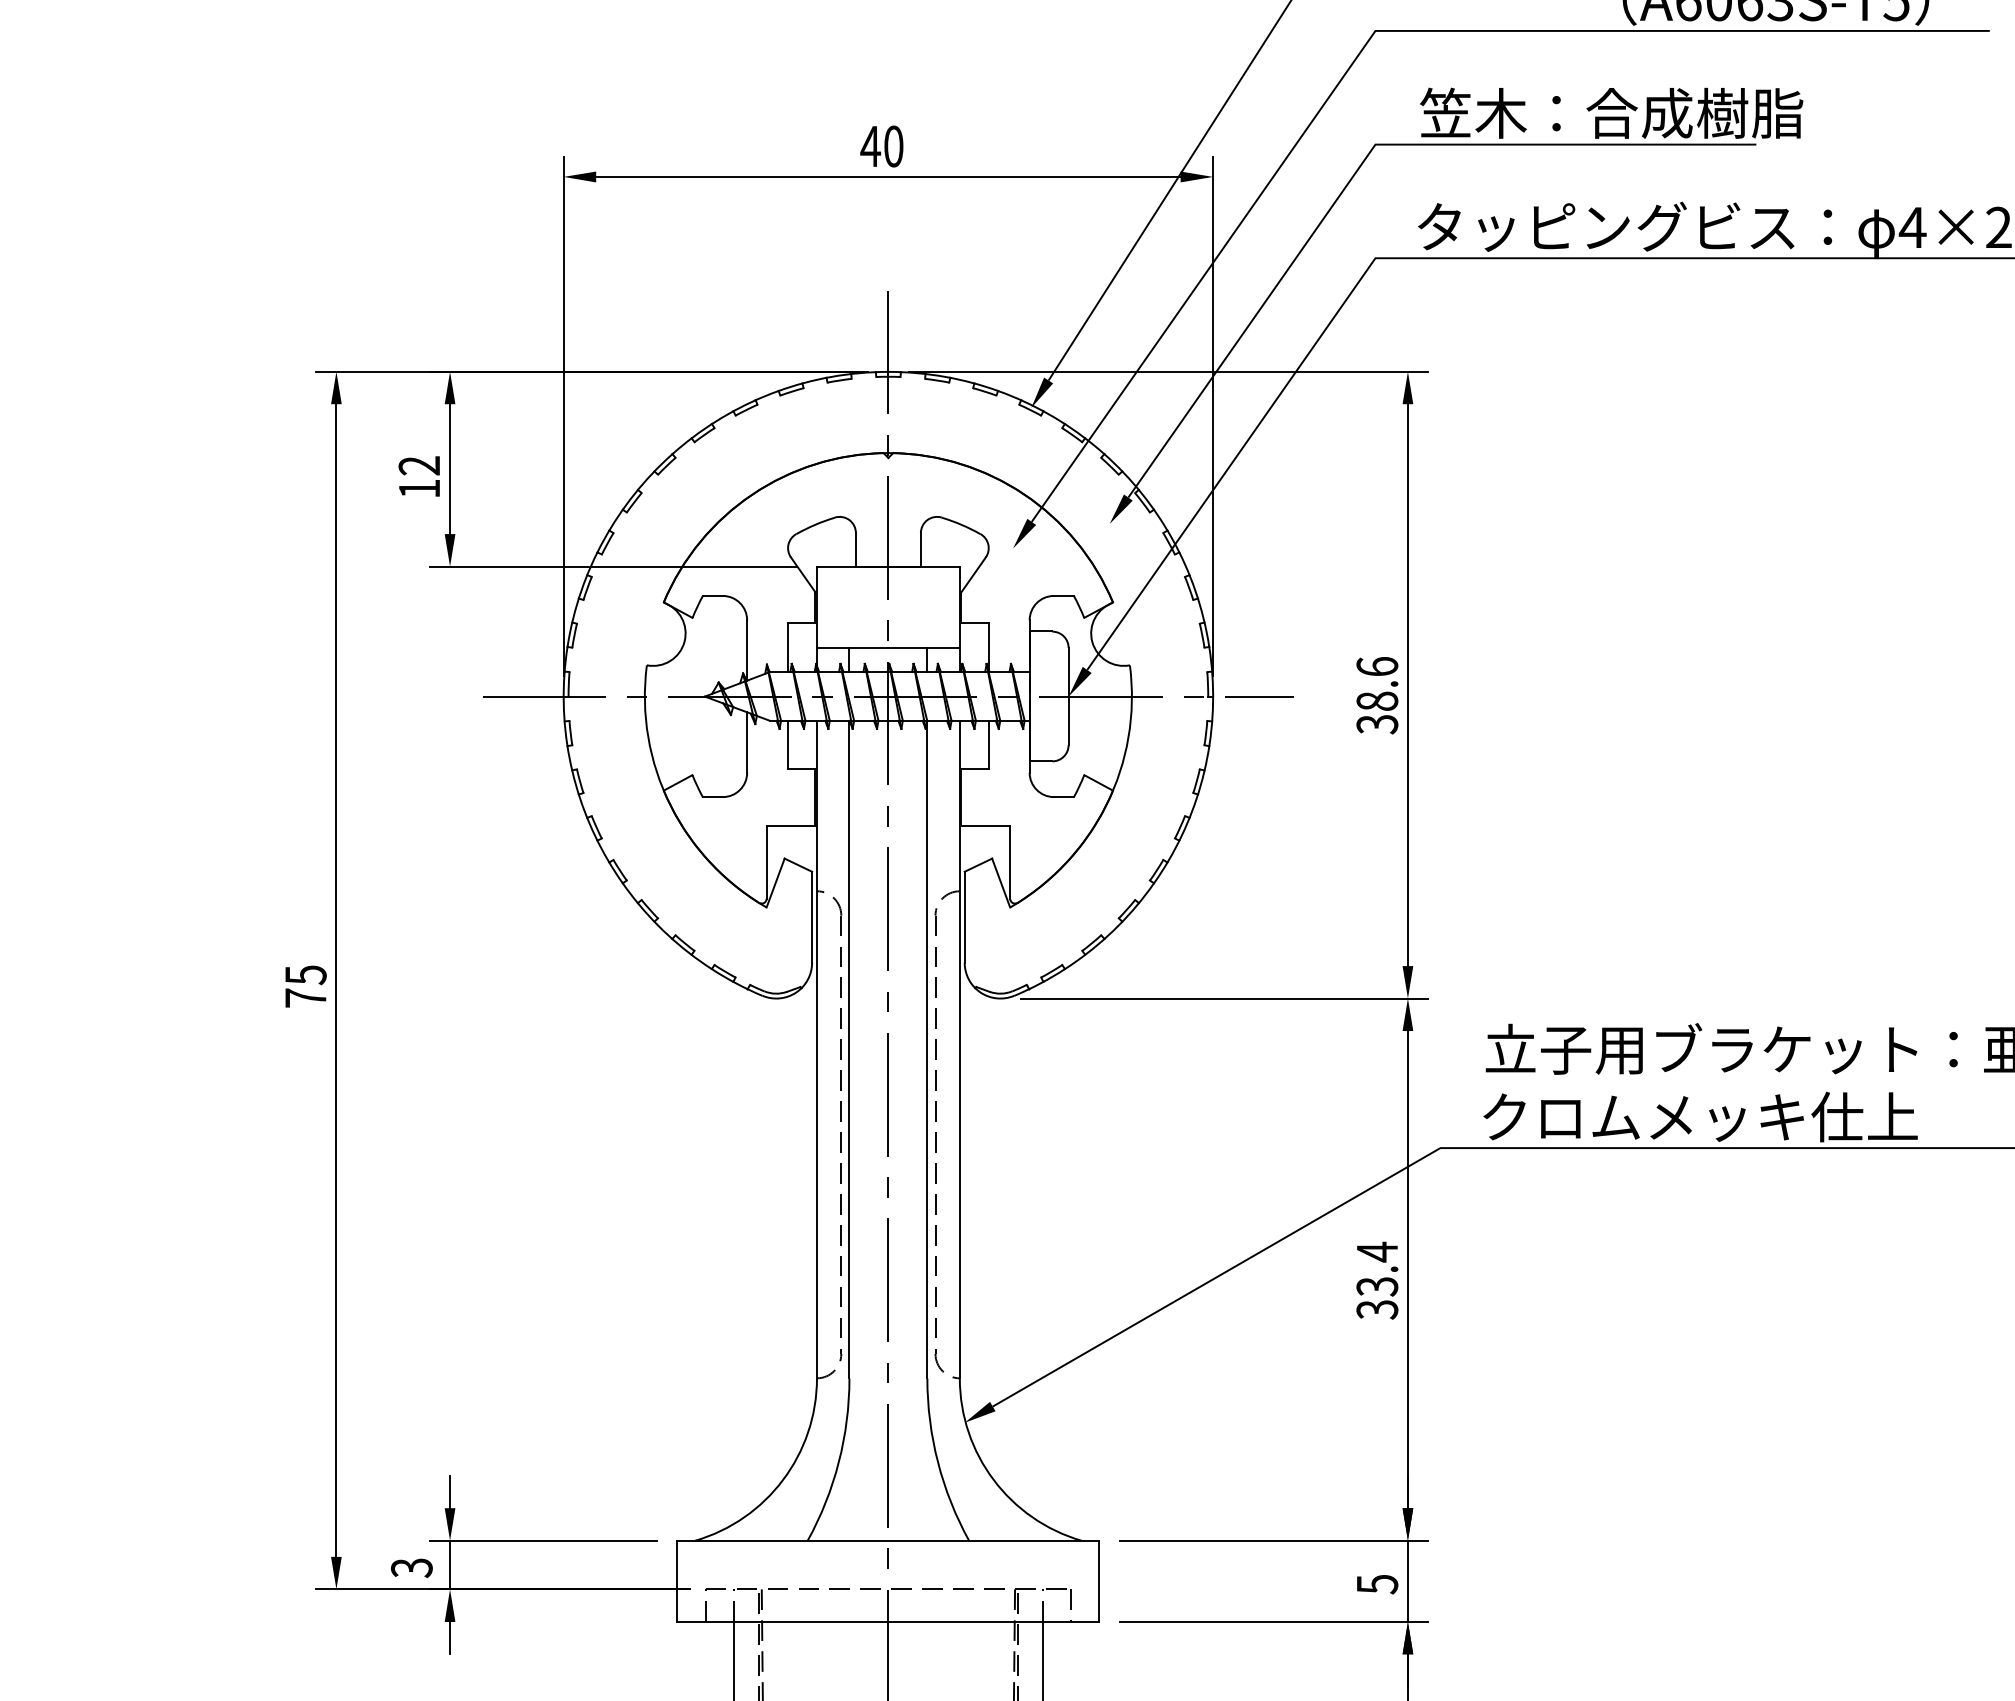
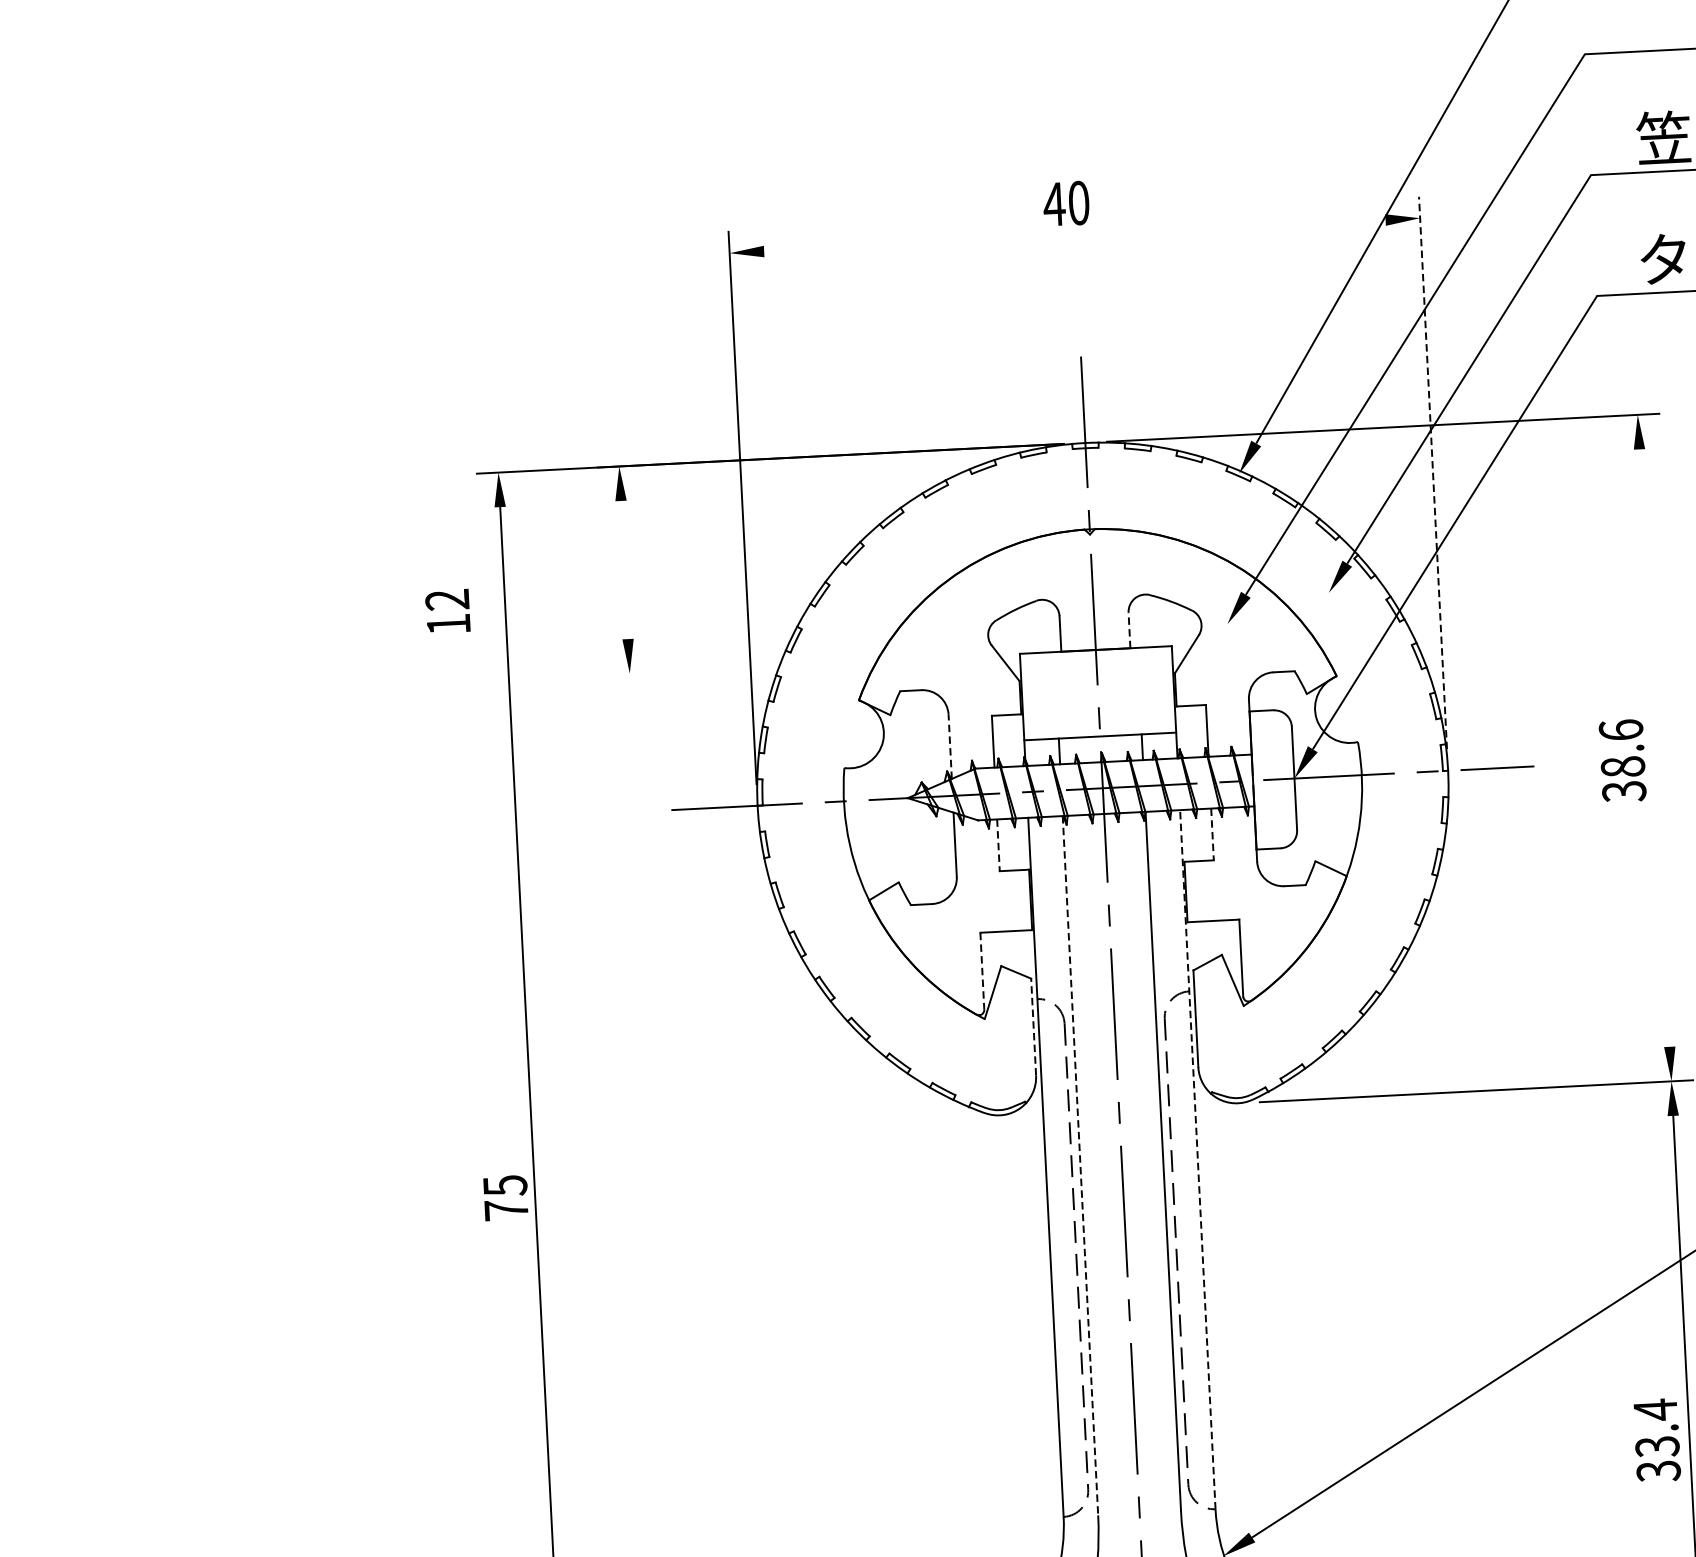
line: (888, 176) -> (1074, 235), removed
line: (1213, 416) -> (1433, 472), solid -> dashed
line: (450, 469) -> (625, 570), removed
text: (418, 476) -> (446, 611), moved
line: (920, 549) -> (1129, 630), solid -> dashed
line: (612, 566) -> (802, 664), removed
line: (747, 650) -> (950, 746), solid -> dashed
line: (1407, 685) -> (1654, 748), removed
line: (787, 745) -> (998, 845), solid -> dashed
line: (989, 745) -> (1212, 834), solid -> dashed
line: (766, 863) -> (982, 972), solid -> dashed
line: (812, 917) -> (1034, 1027), solid -> dashed
text: (305, 986) -> (505, 1197), moved
line: (849, 1049) -> (1080, 1165), solid -> dashed
line: (959, 1049) -> (1197, 1159), solid -> dashed
text: (1377, 1280) -> (1657, 1440), moved

